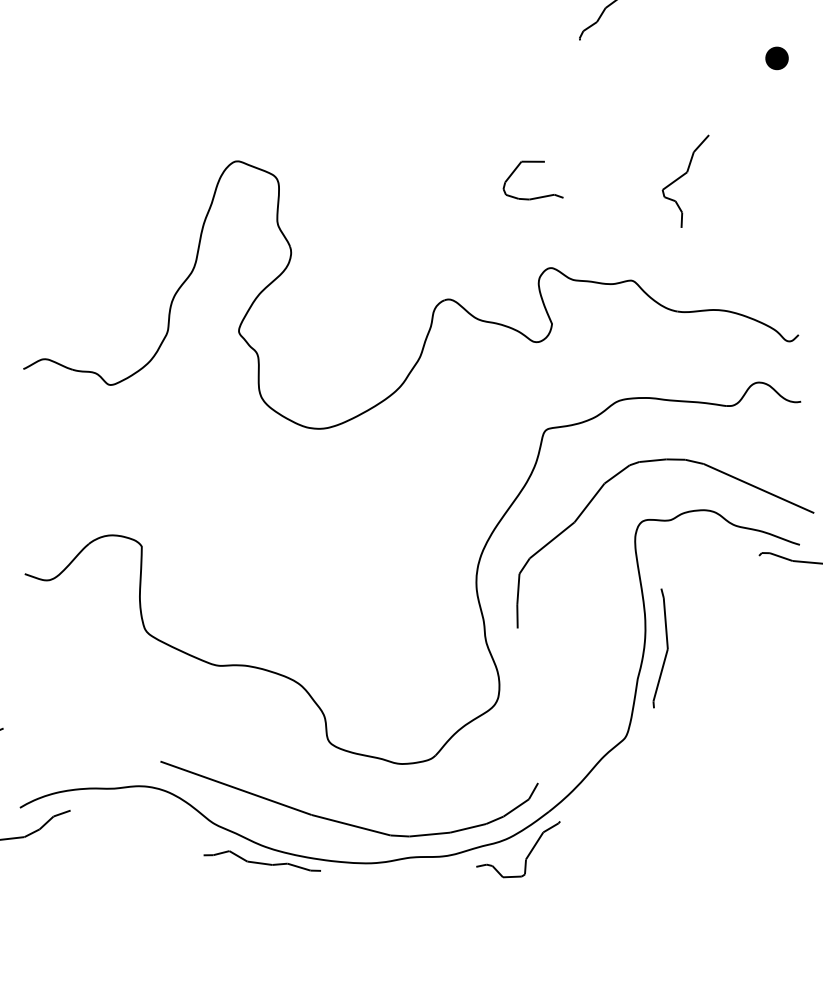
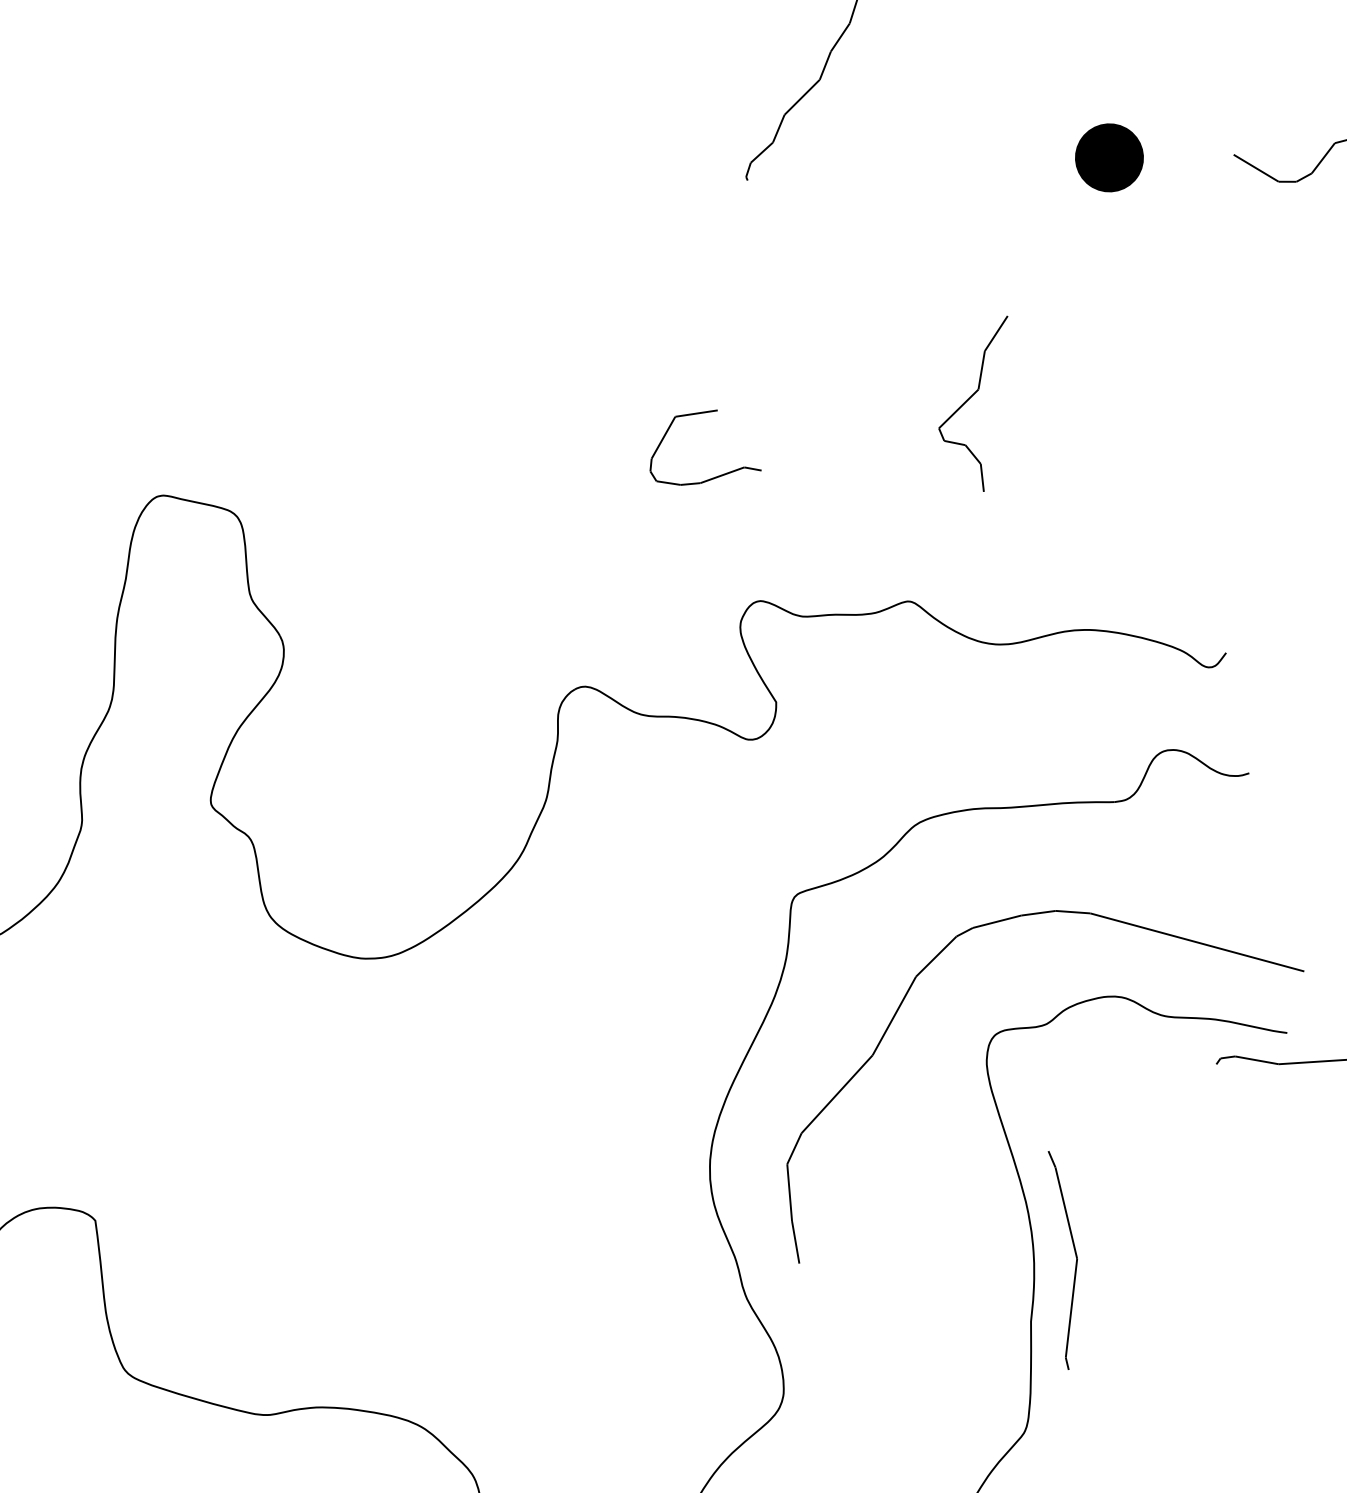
part: (776, 58) -> (1108, 158), size x1.6

